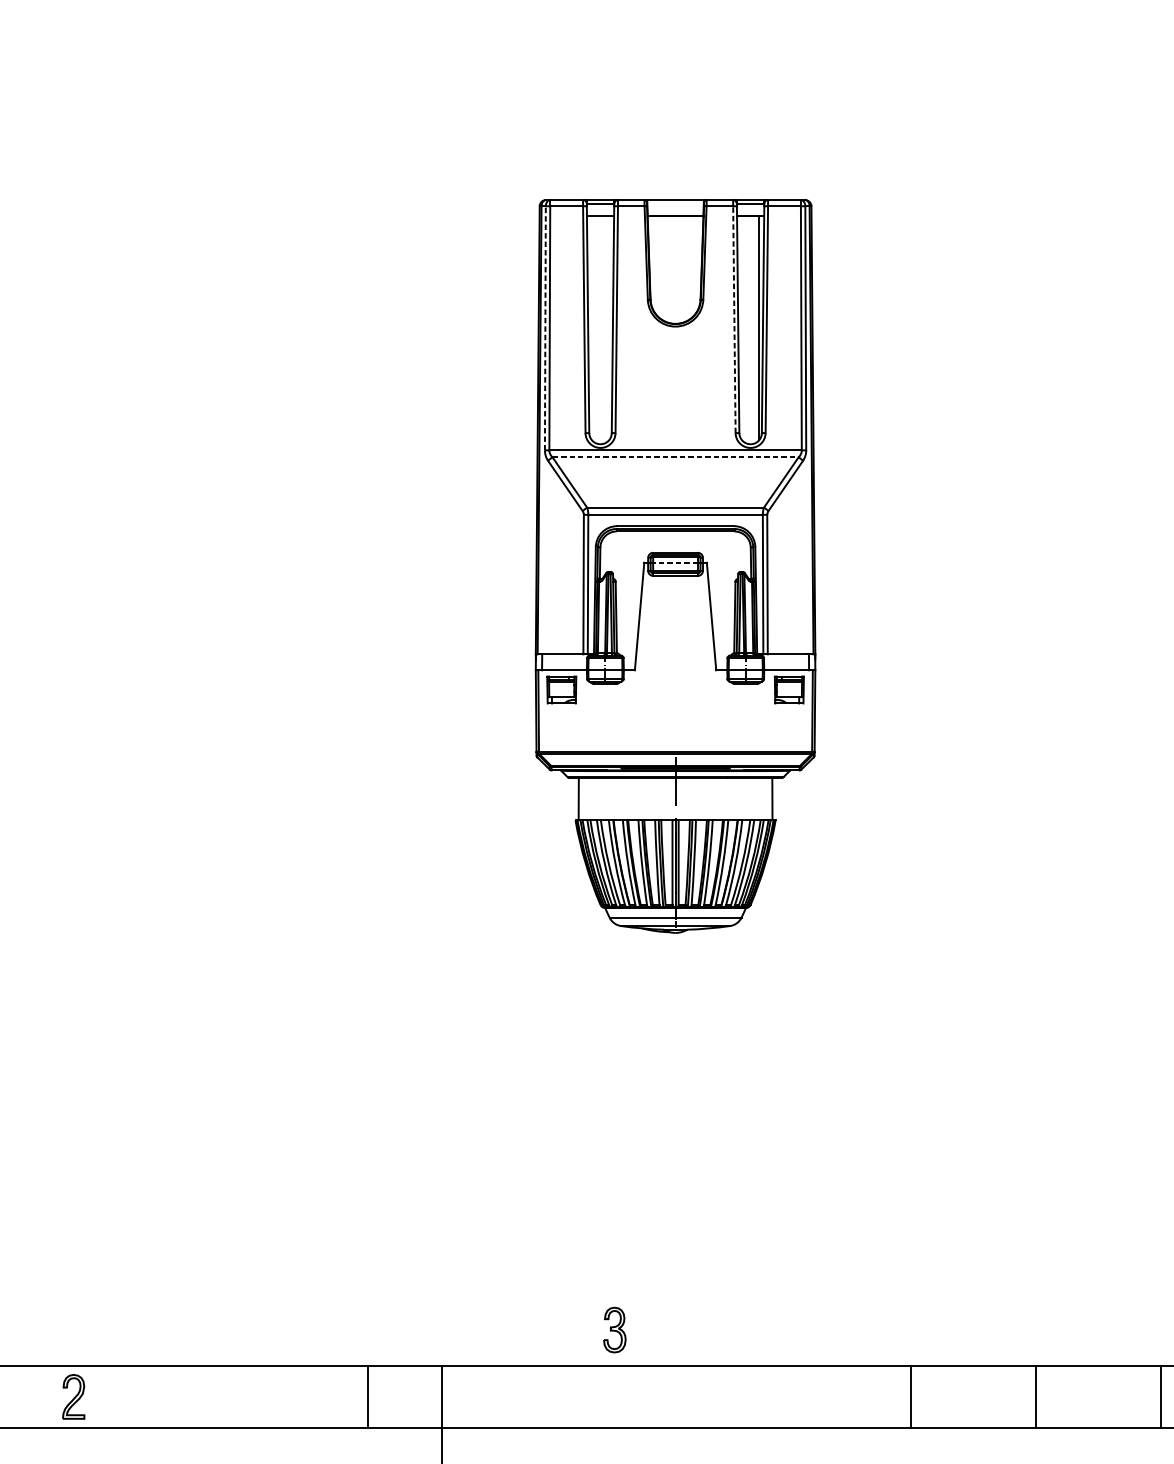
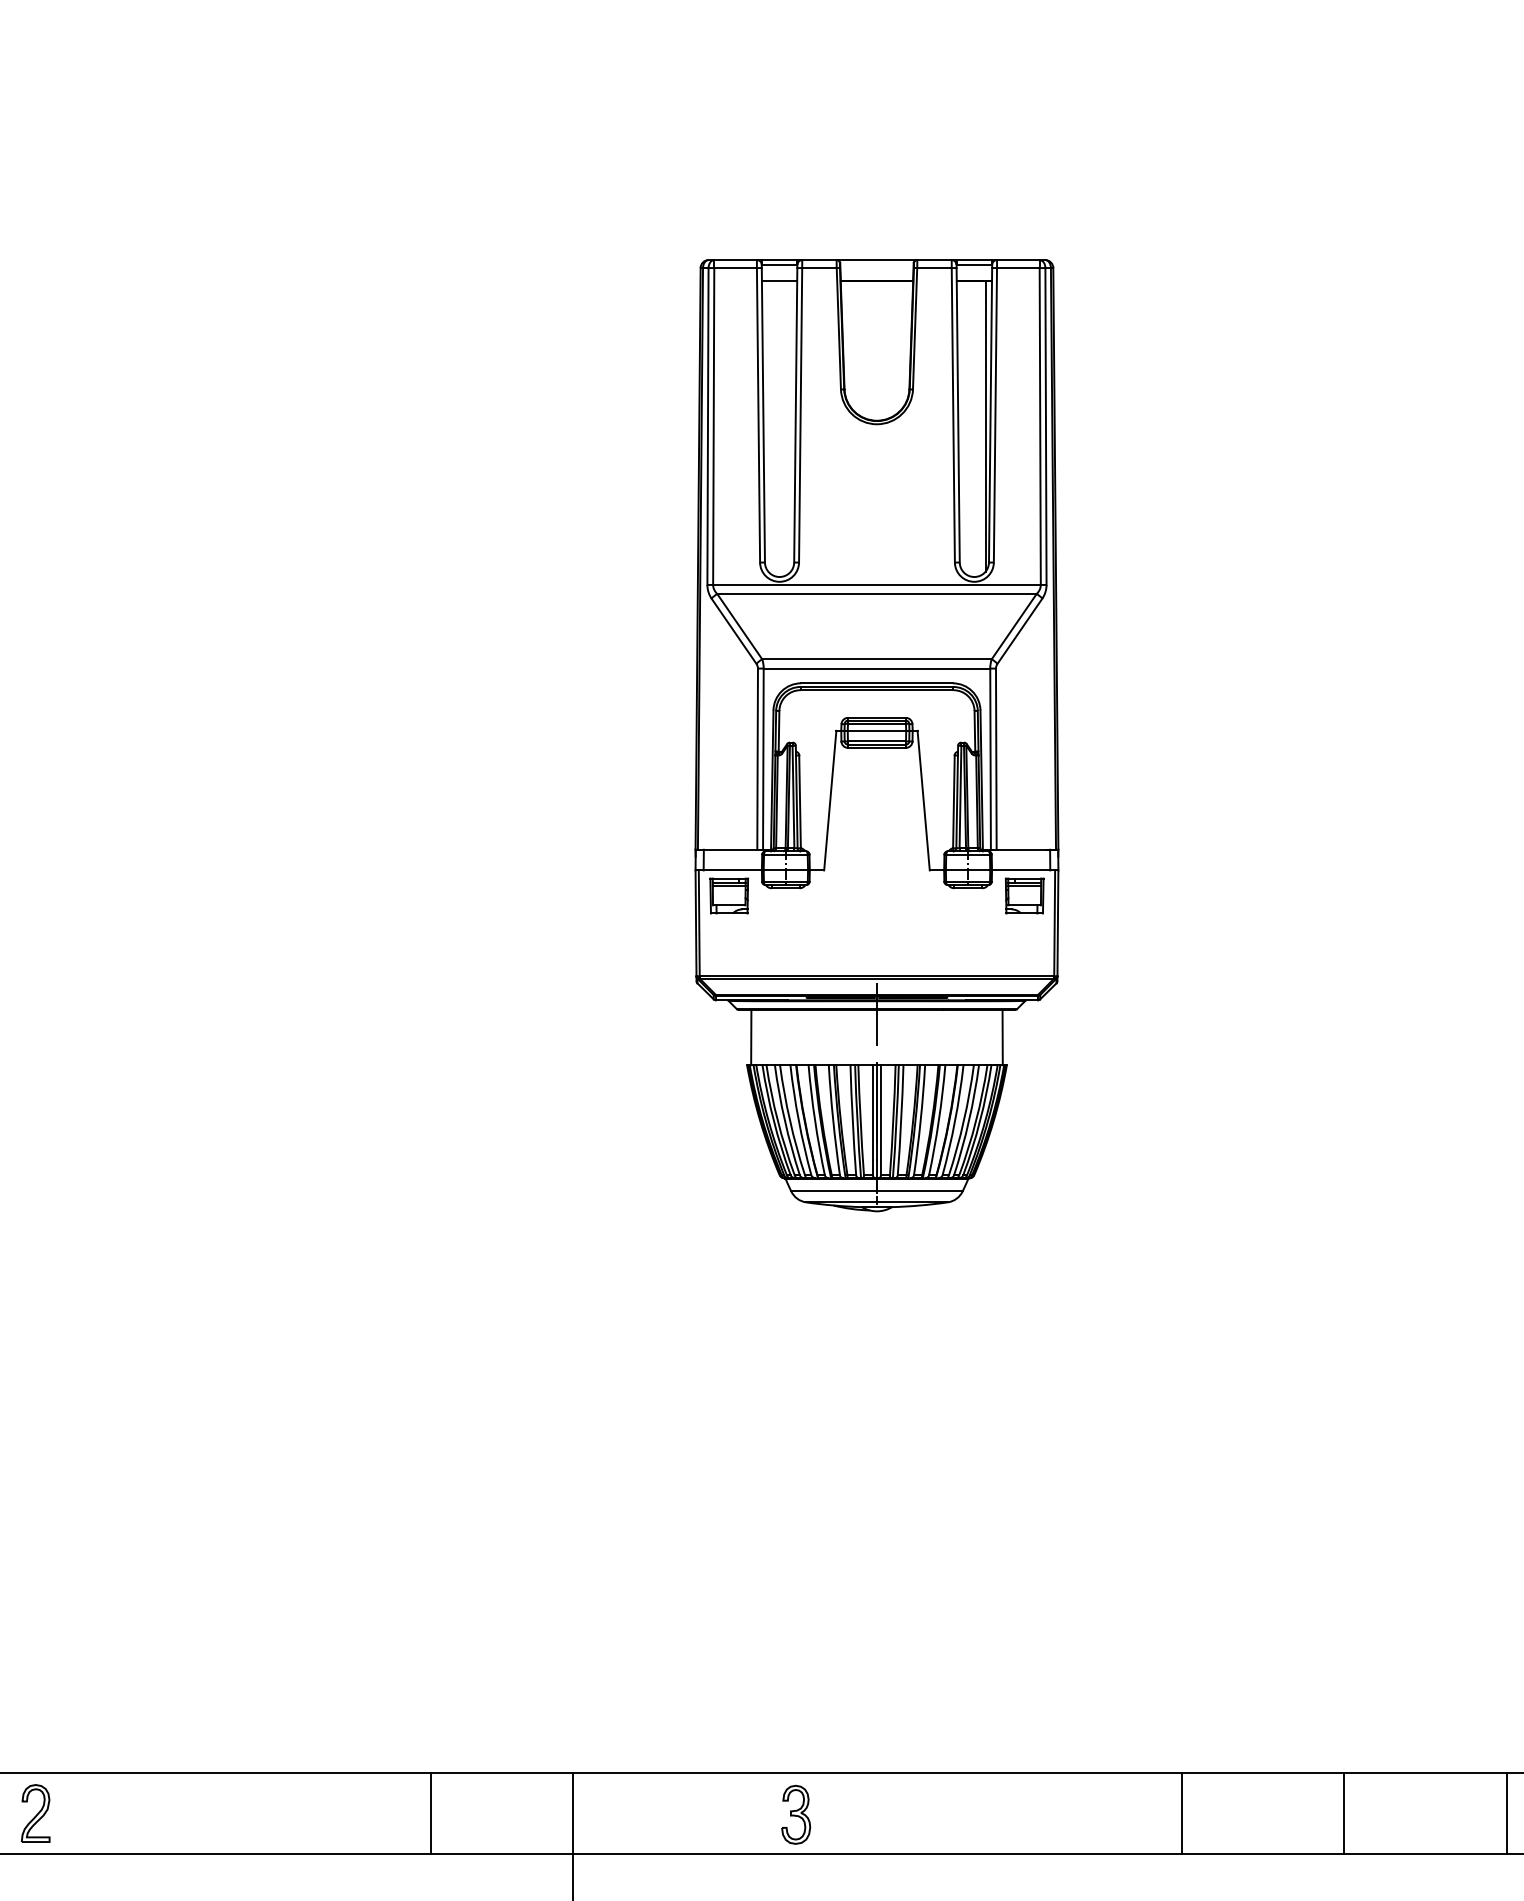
line: (734, 319) -> (953, 414), dashed -> solid
line: (545, 328) -> (707, 426), dashed -> solid
line: (675, 457) -> (876, 594), dashed -> solid
line: (675, 562) -> (876, 730), dashed -> solid
part: (615, 1329) -> (796, 1814), moved
part: (73, 1396) -> (35, 1813), moved
line: (368, 1396) -> (431, 1813), moved

